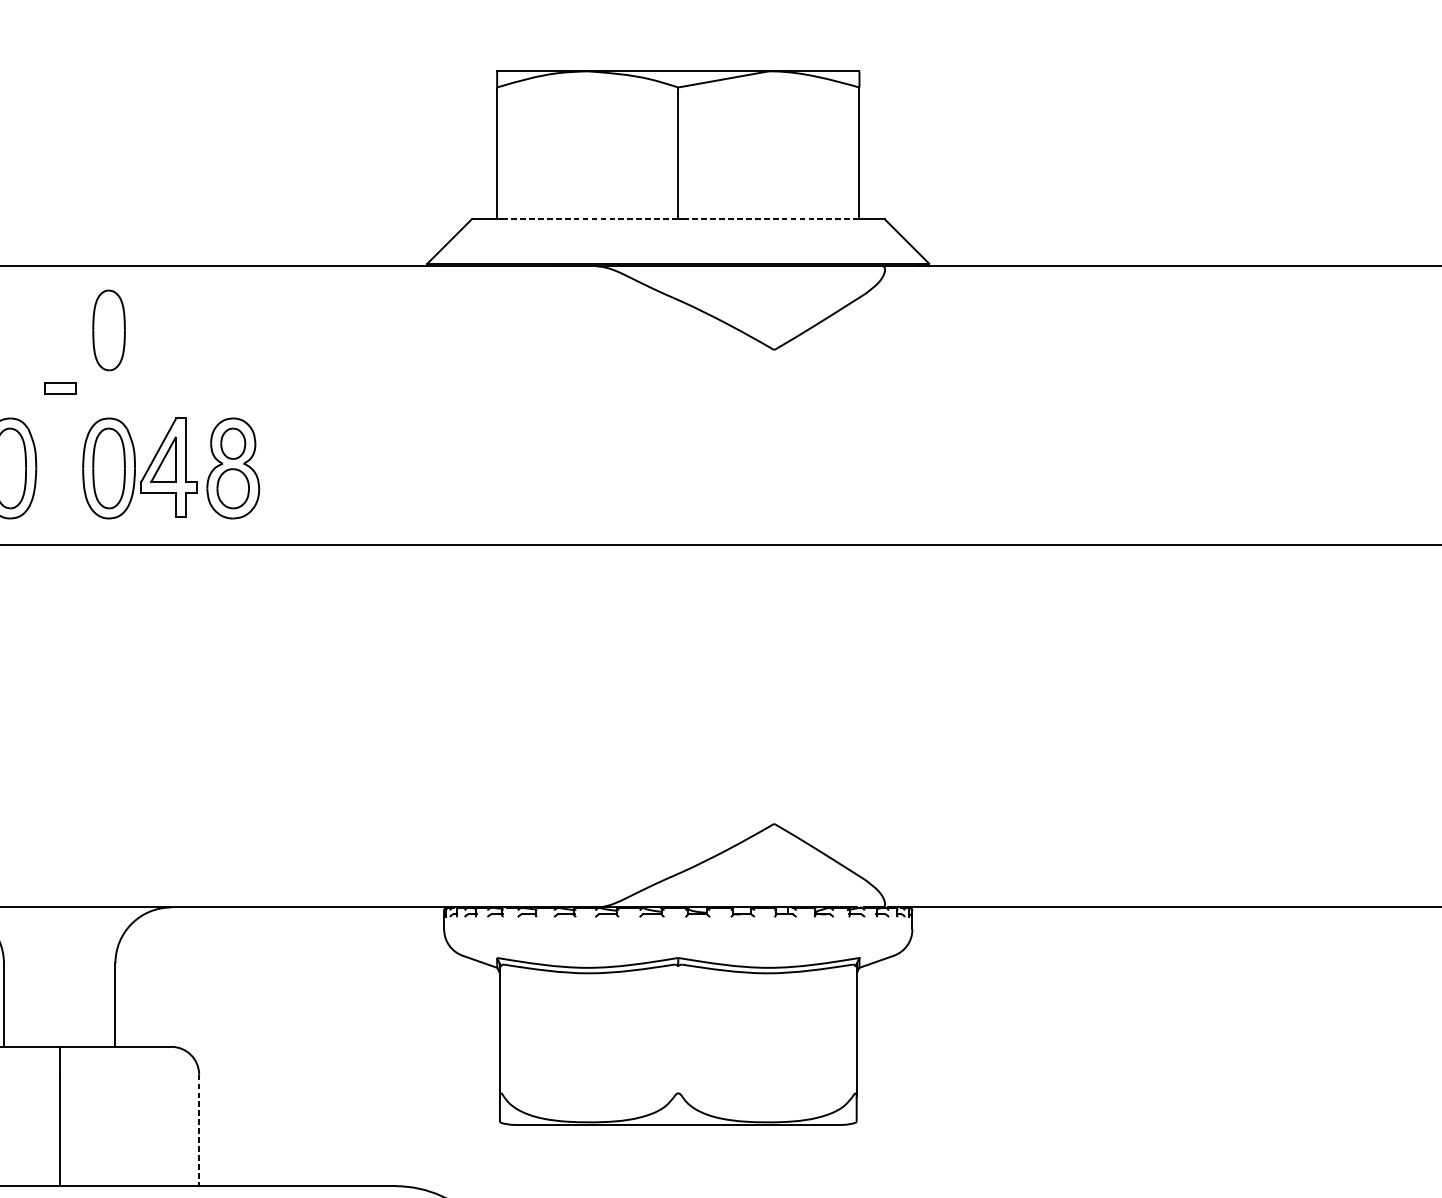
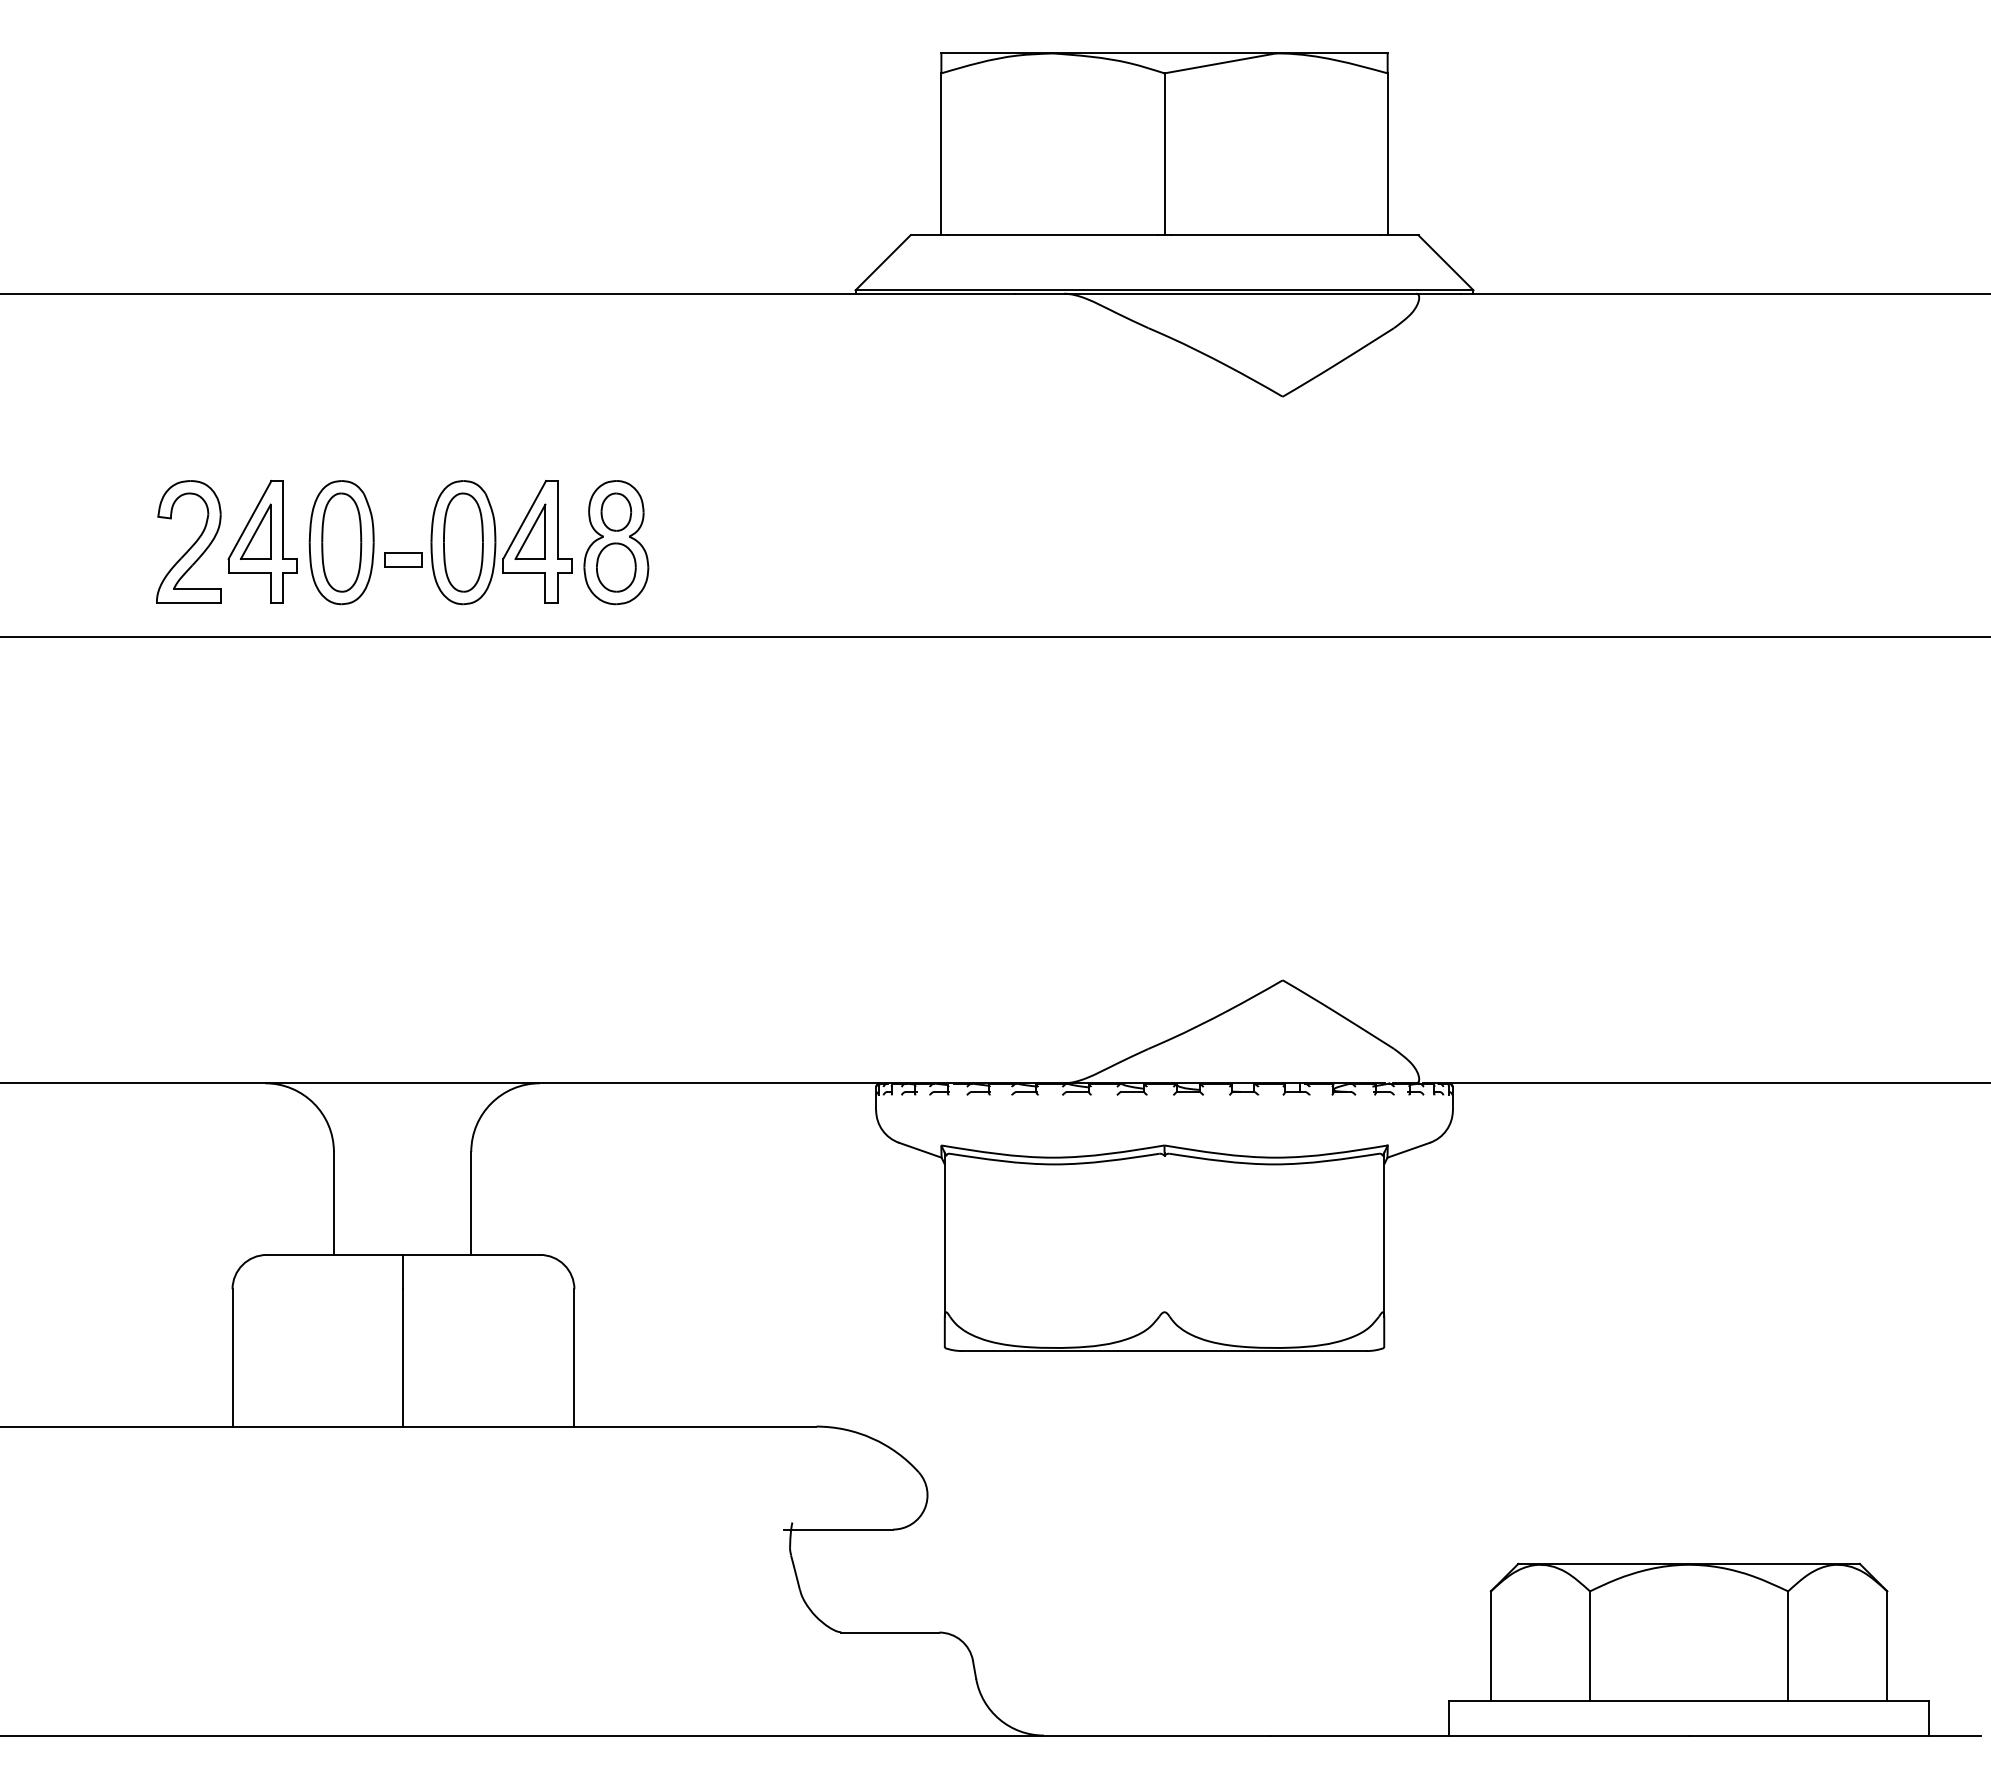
line: (588, 219) -> (1053, 235), dashed -> solid
line: (769, 219) -> (1276, 235), dashed -> solid
part: (109, 330) -> (463, 372), removed
part: (60, 388) -> (403, 559), moved
line: (199, 1130) -> (574, 1357), dashed -> solid

